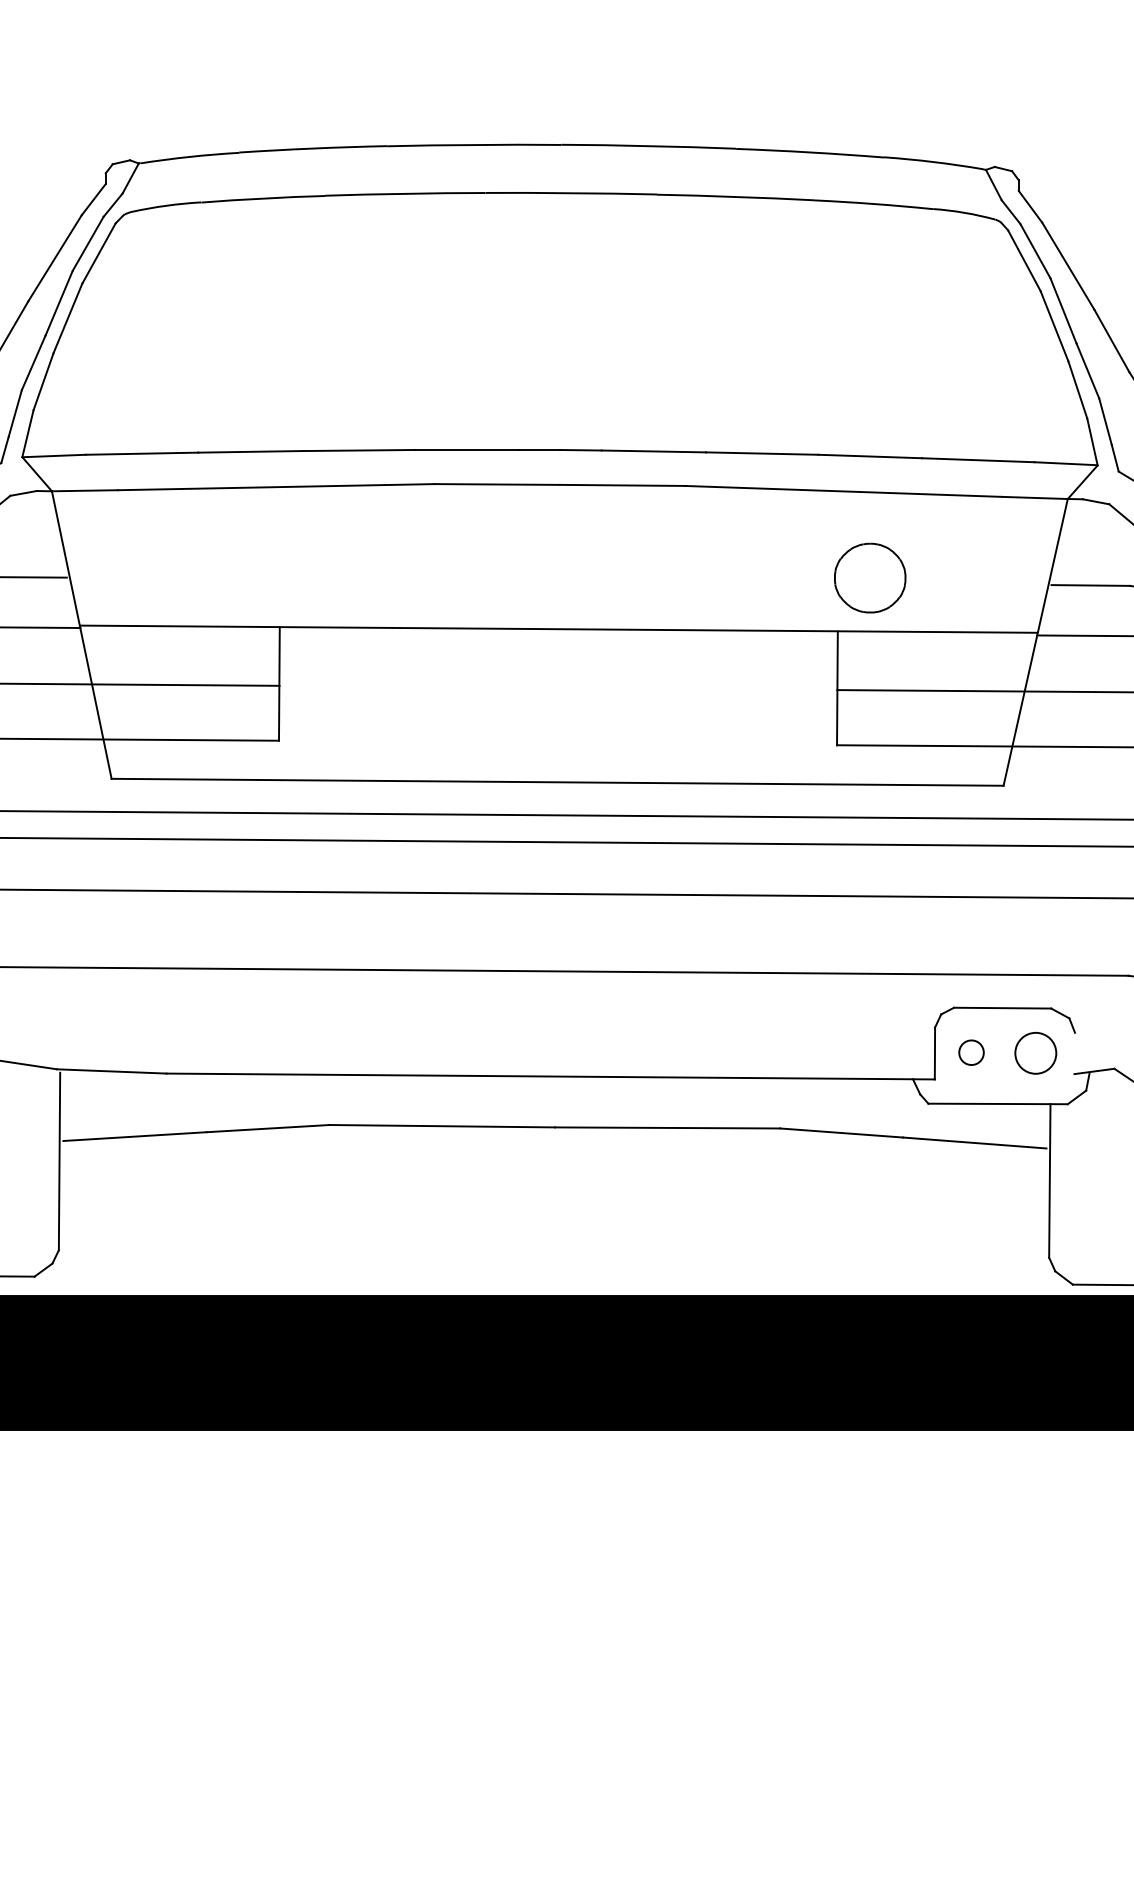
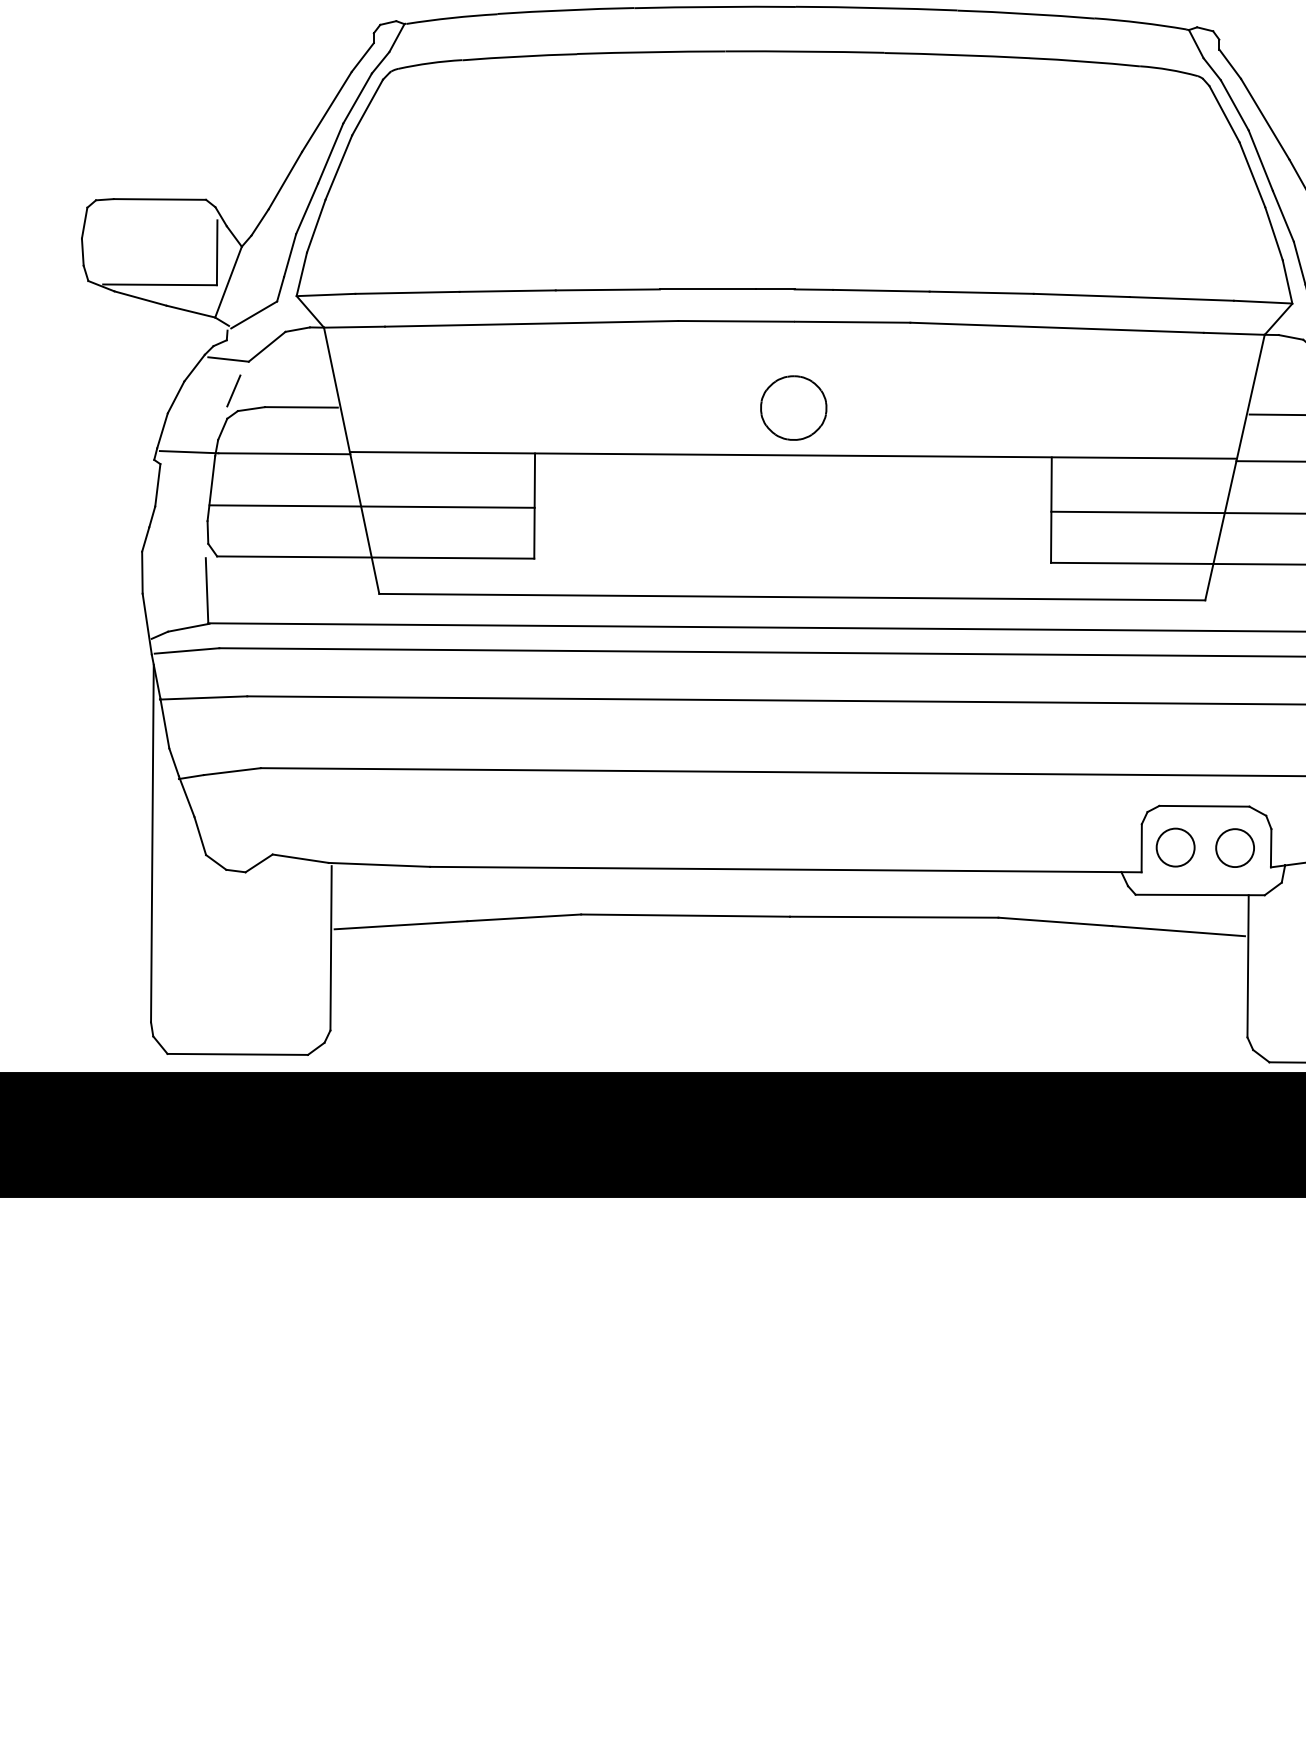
part: (869, 577) -> (793, 407), moved
part: (971, 1052) -> (1175, 847), size x1.67
line: (1074, 1053) -> (1270, 848), added

